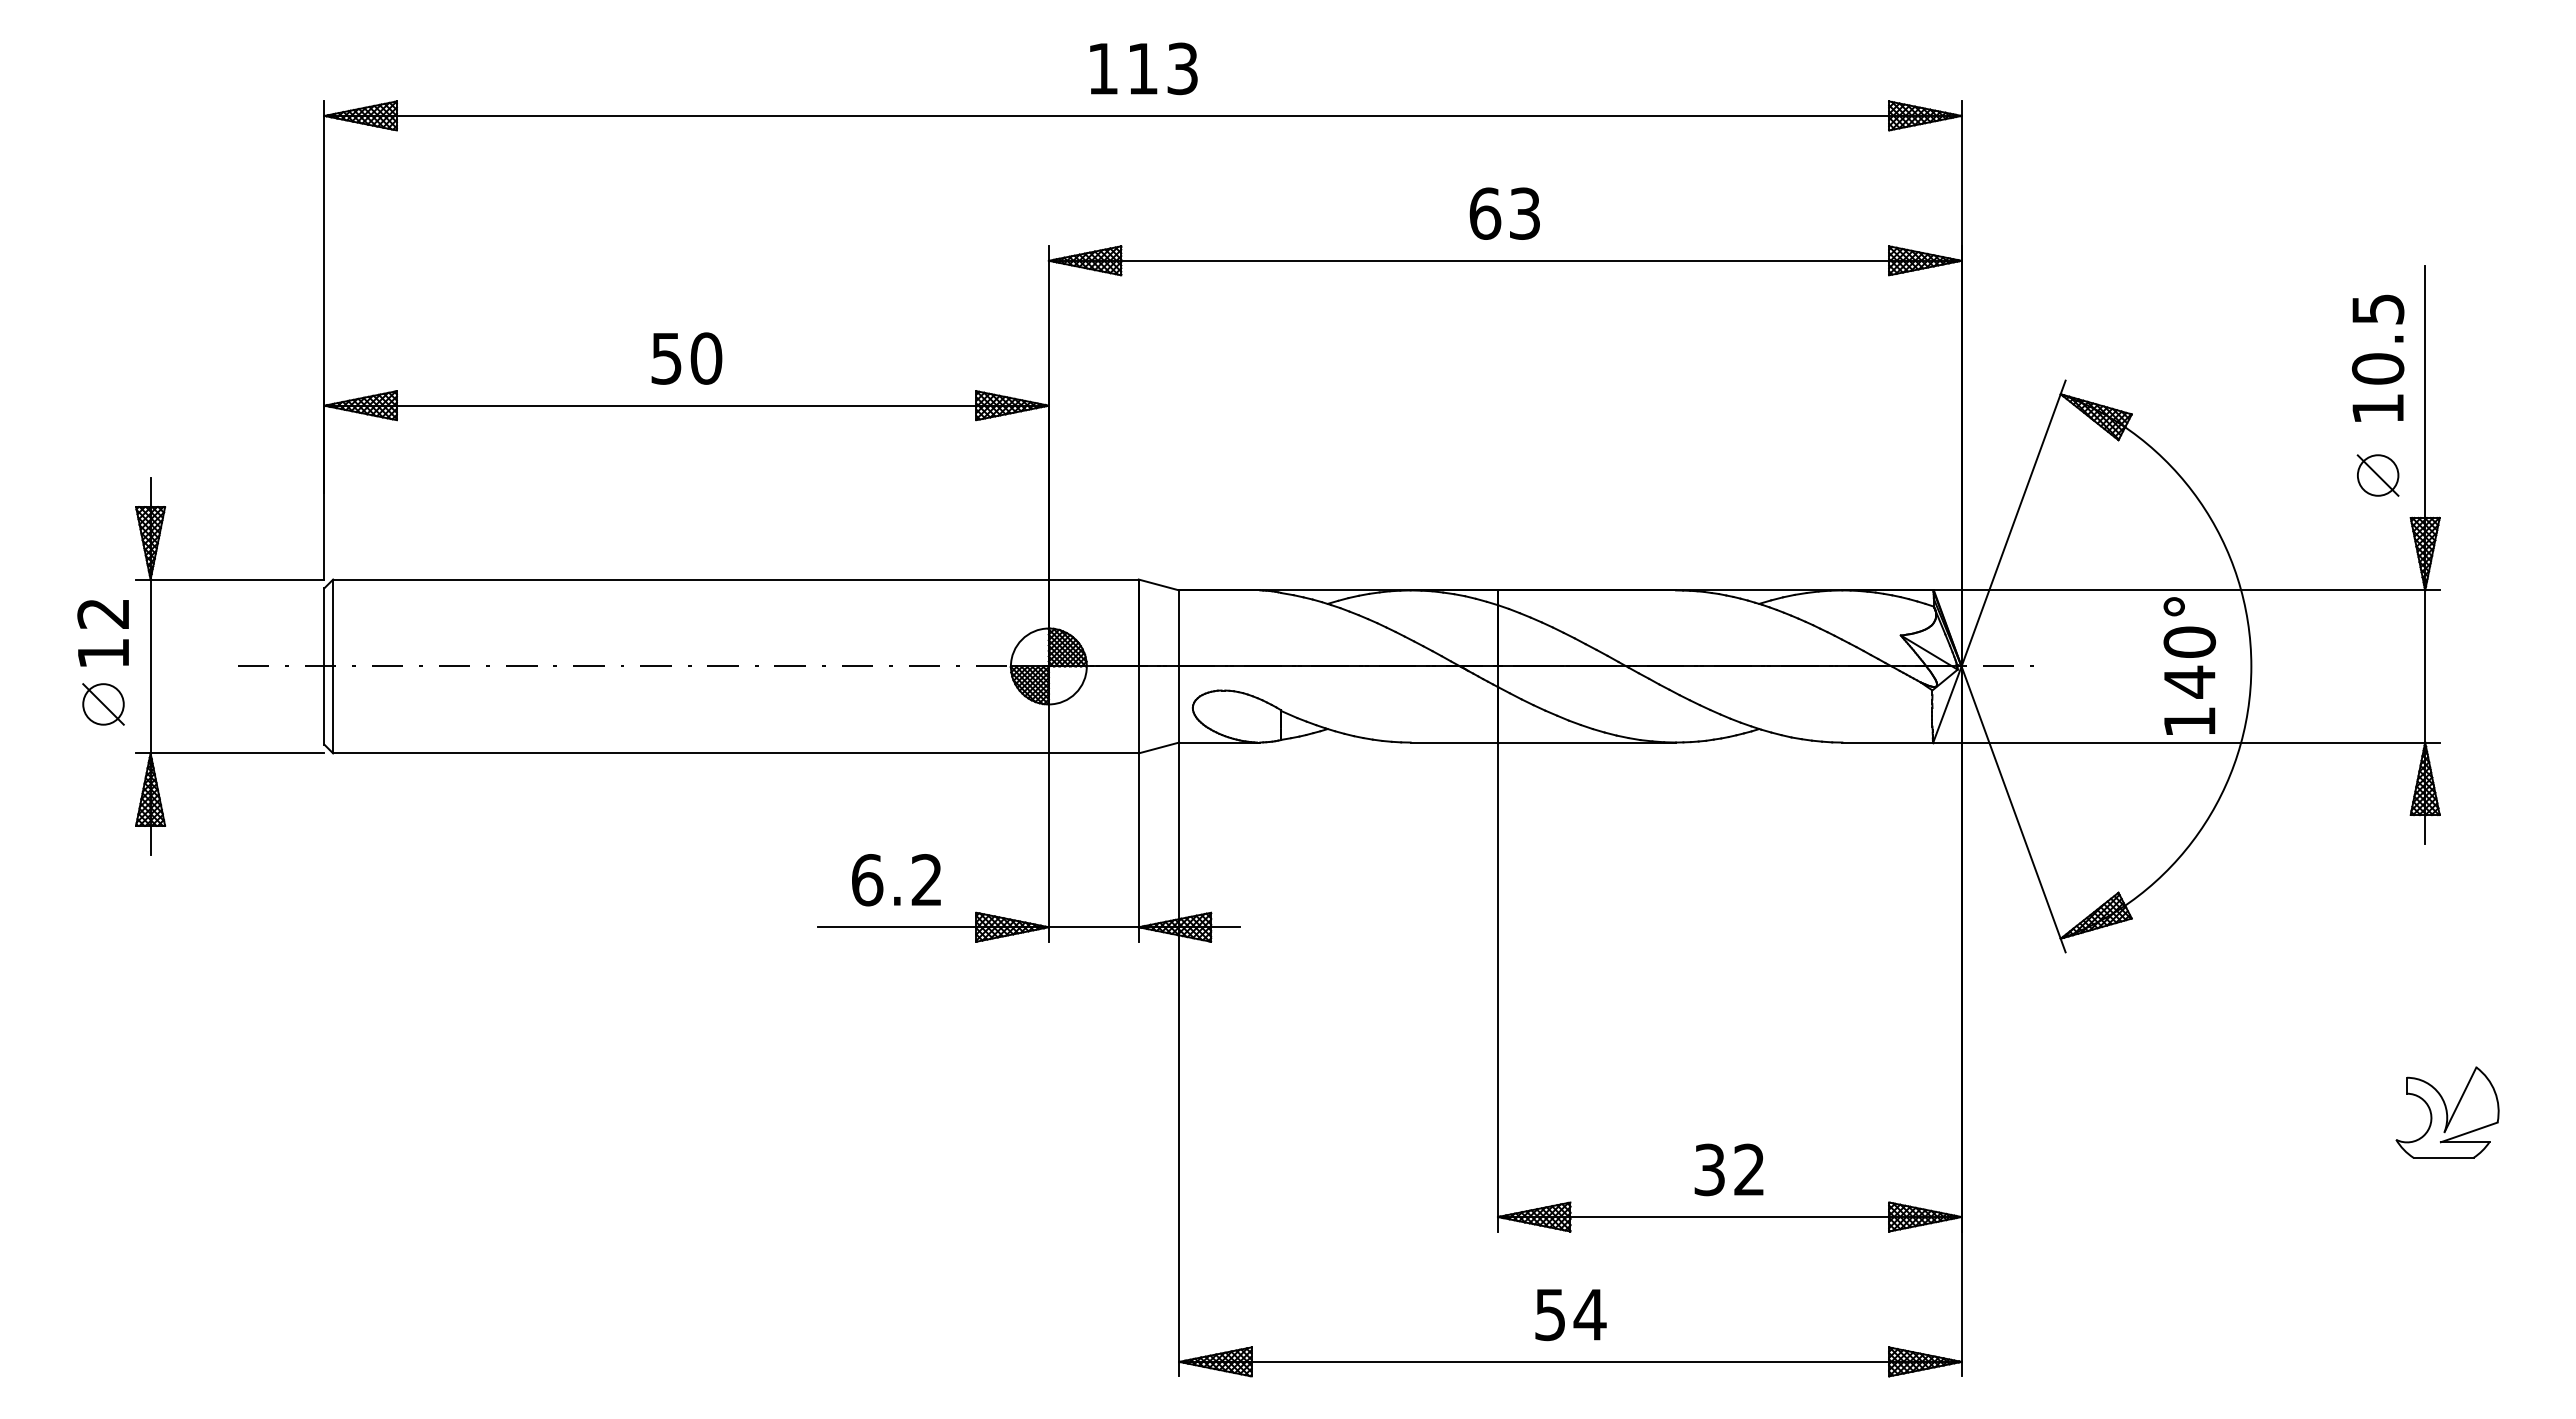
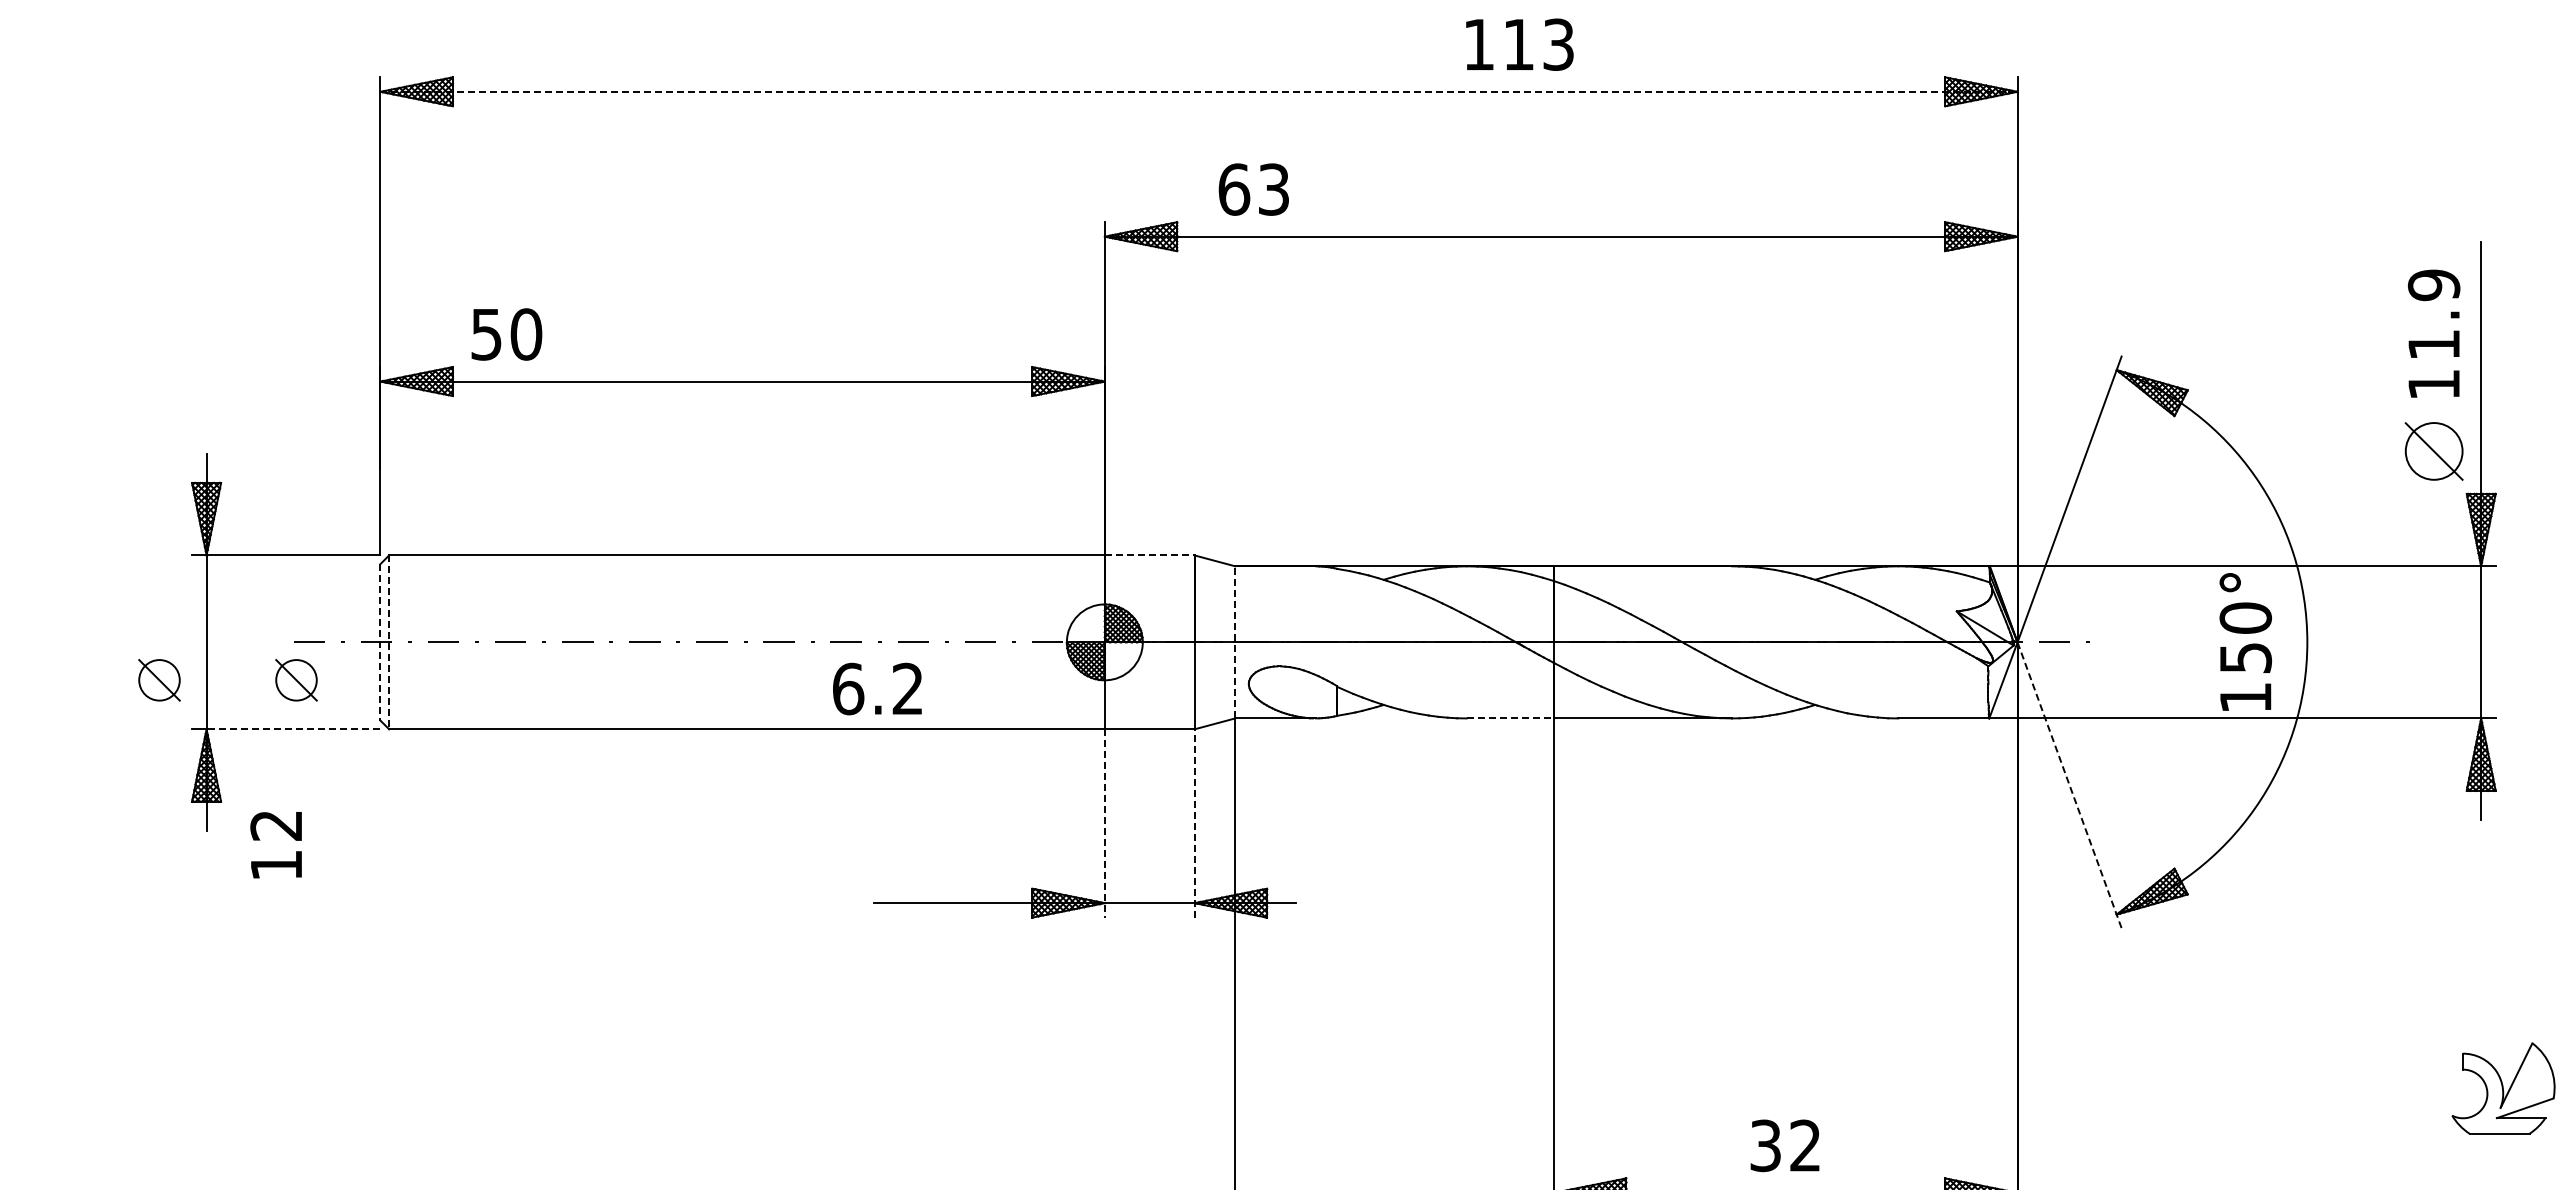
text: (1143, 68) -> (1519, 44), moved
line: (1143, 115) -> (1199, 91), solid -> dashed
text: (1504, 213) -> (1253, 189), moved
text: (2377, 338) -> (2433, 314), 10.5 -> 11.9
text: (686, 358) -> (506, 334), moved
part: (2377, 475) -> (2433, 451), size x1.4
line: (1093, 579) -> (1149, 555), solid -> dashed
text: (102, 633) -> (275, 845), moved
line: (1179, 665) -> (1235, 641), solid -> dashed
line: (324, 666) -> (380, 642), solid -> dashed
line: (333, 666) -> (389, 642), solid -> dashed
text: (2190, 681) -> (2246, 657), 140° -> 150°
part: (240, 704) -> (296, 680), added
line: (1454, 742) -> (1510, 718), solid -> dashed
line: (237, 753) -> (293, 729), solid -> dashed
line: (2013, 809) -> (2069, 785), solid -> dashed
line: (1138, 847) -> (1194, 823), solid -> dashed
line: (1048, 848) -> (1104, 824), solid -> dashed
text: (896, 880) -> (877, 689), moved

